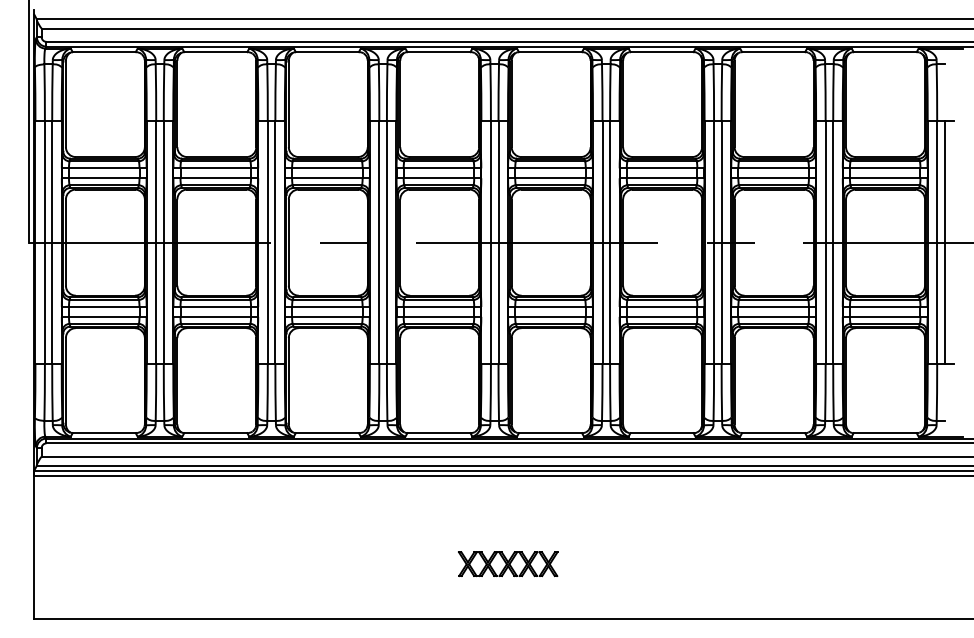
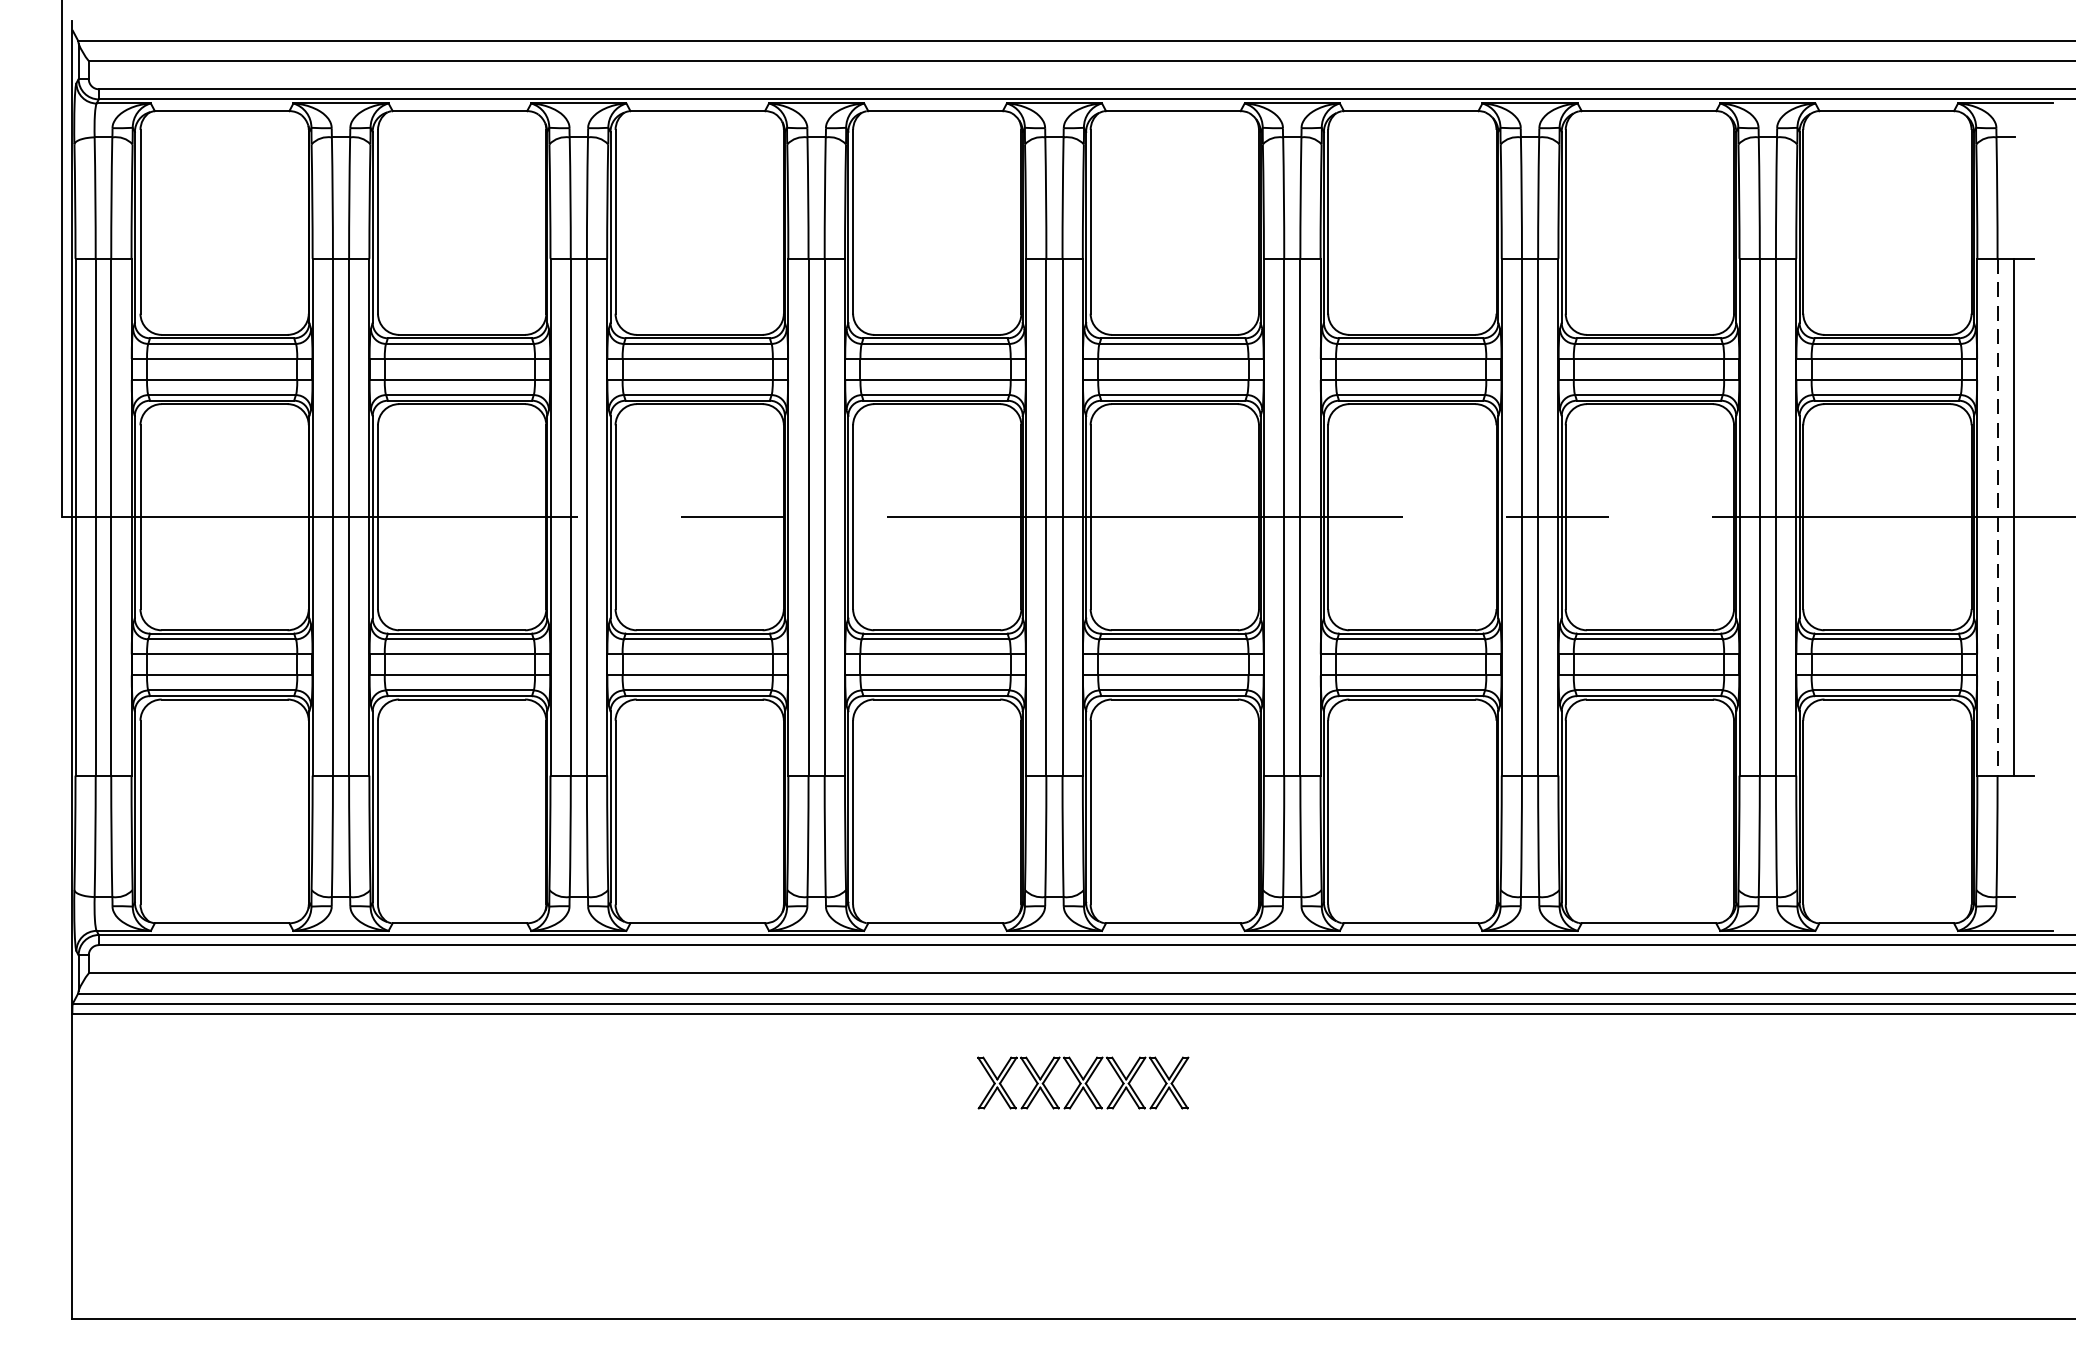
line: (937, 243) -> (1998, 519), solid -> dashed
part: (508, 564) -> (1083, 1083), moved

